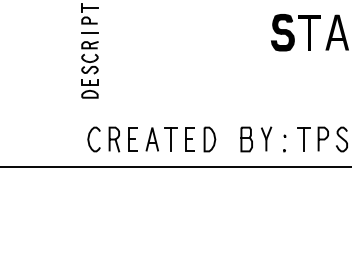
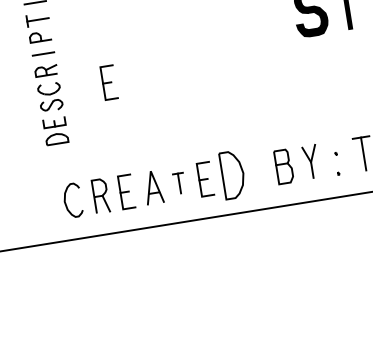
part: (132, 60) -> (108, 82), added
part: (170, 139) -> (178, 183), size x0.6
part: (209, 139) -> (232, 174), size x1.4

